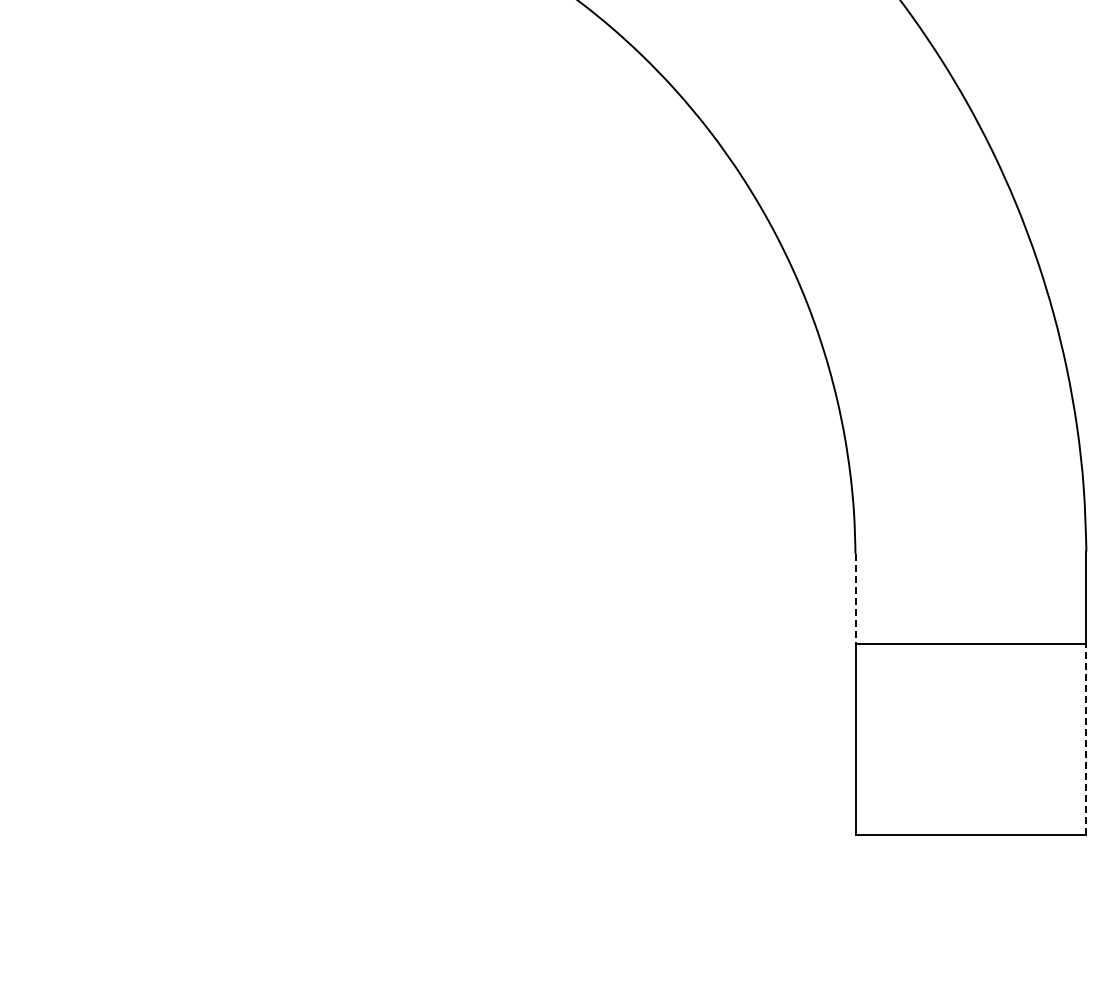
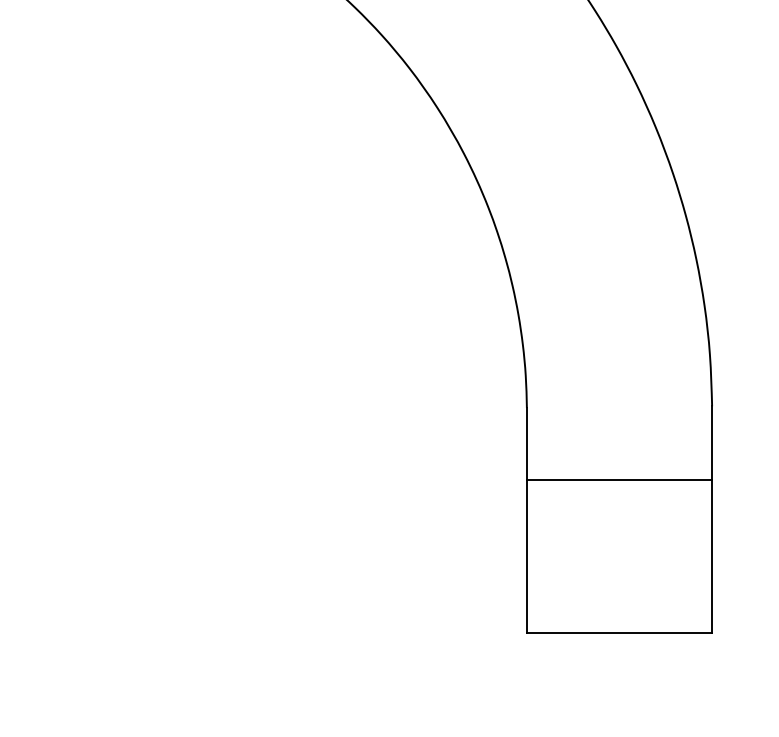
line: (855, 598) -> (526, 443), dashed -> solid
line: (1086, 738) -> (712, 556), dashed -> solid

